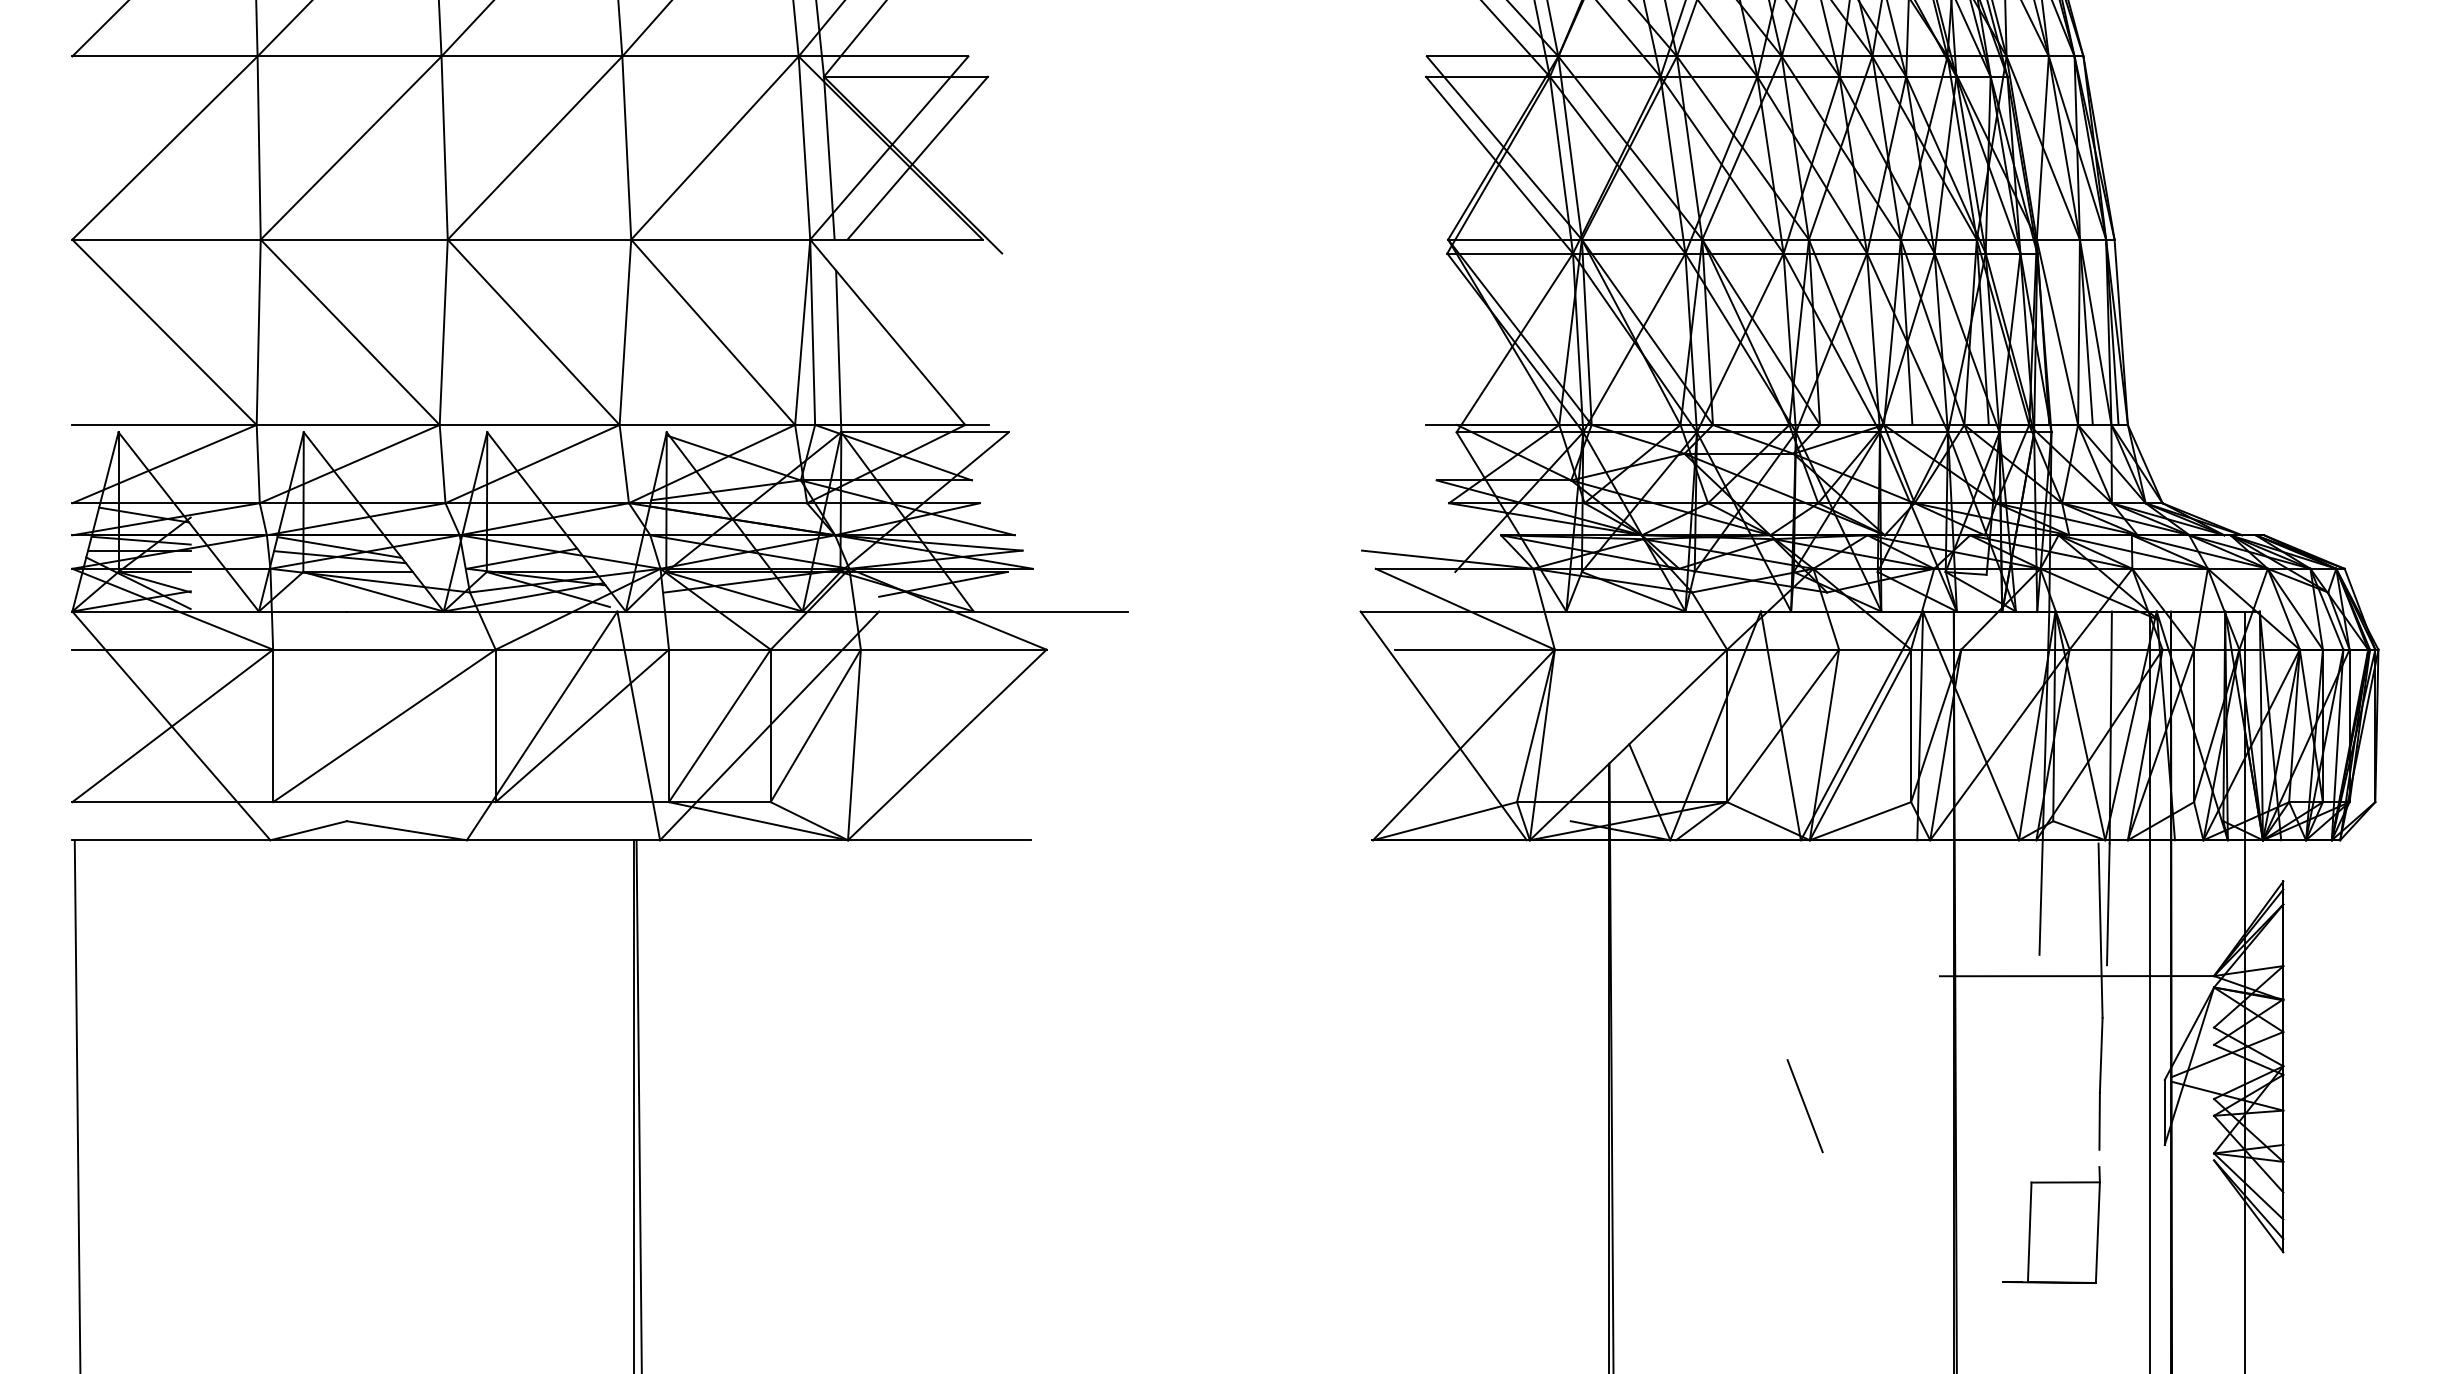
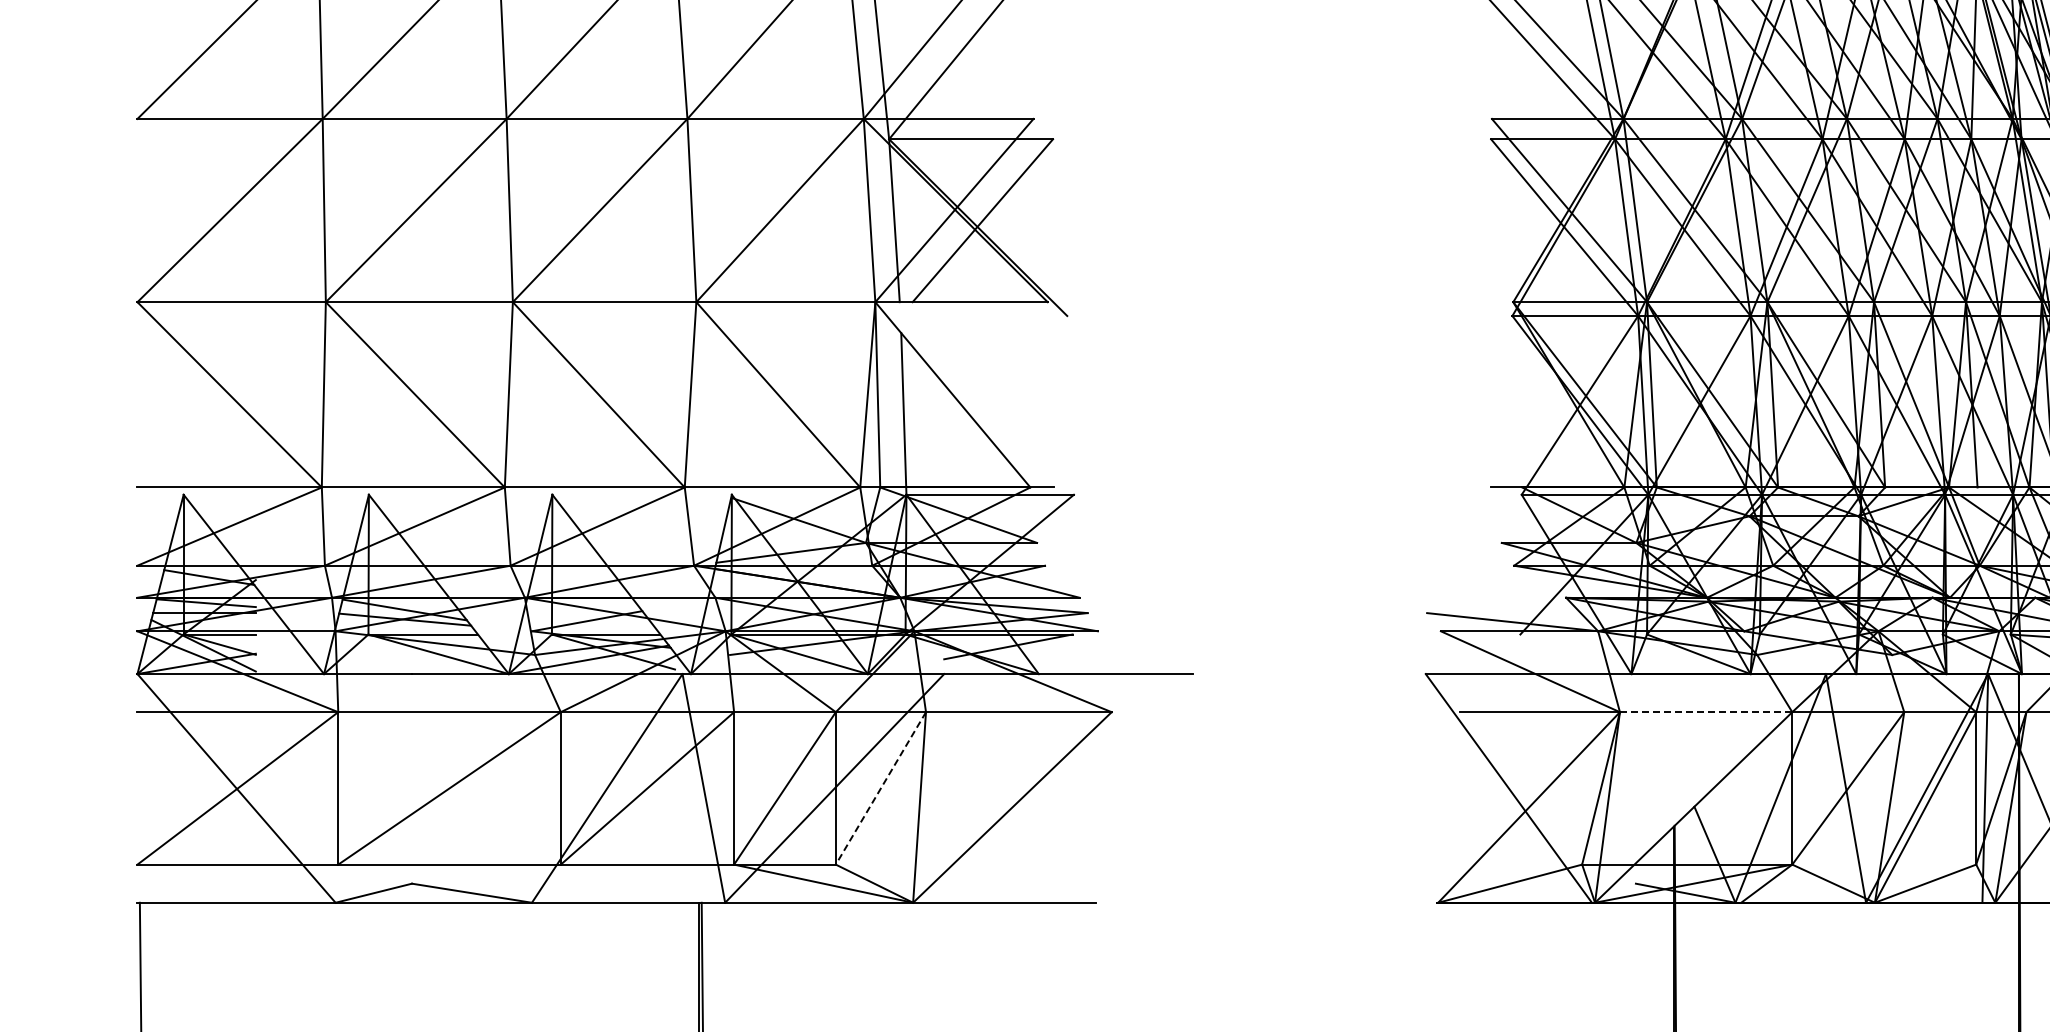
line: (1640, 649) -> (1705, 711), solid -> dashed
line: (815, 725) -> (880, 787), solid -> dashed

